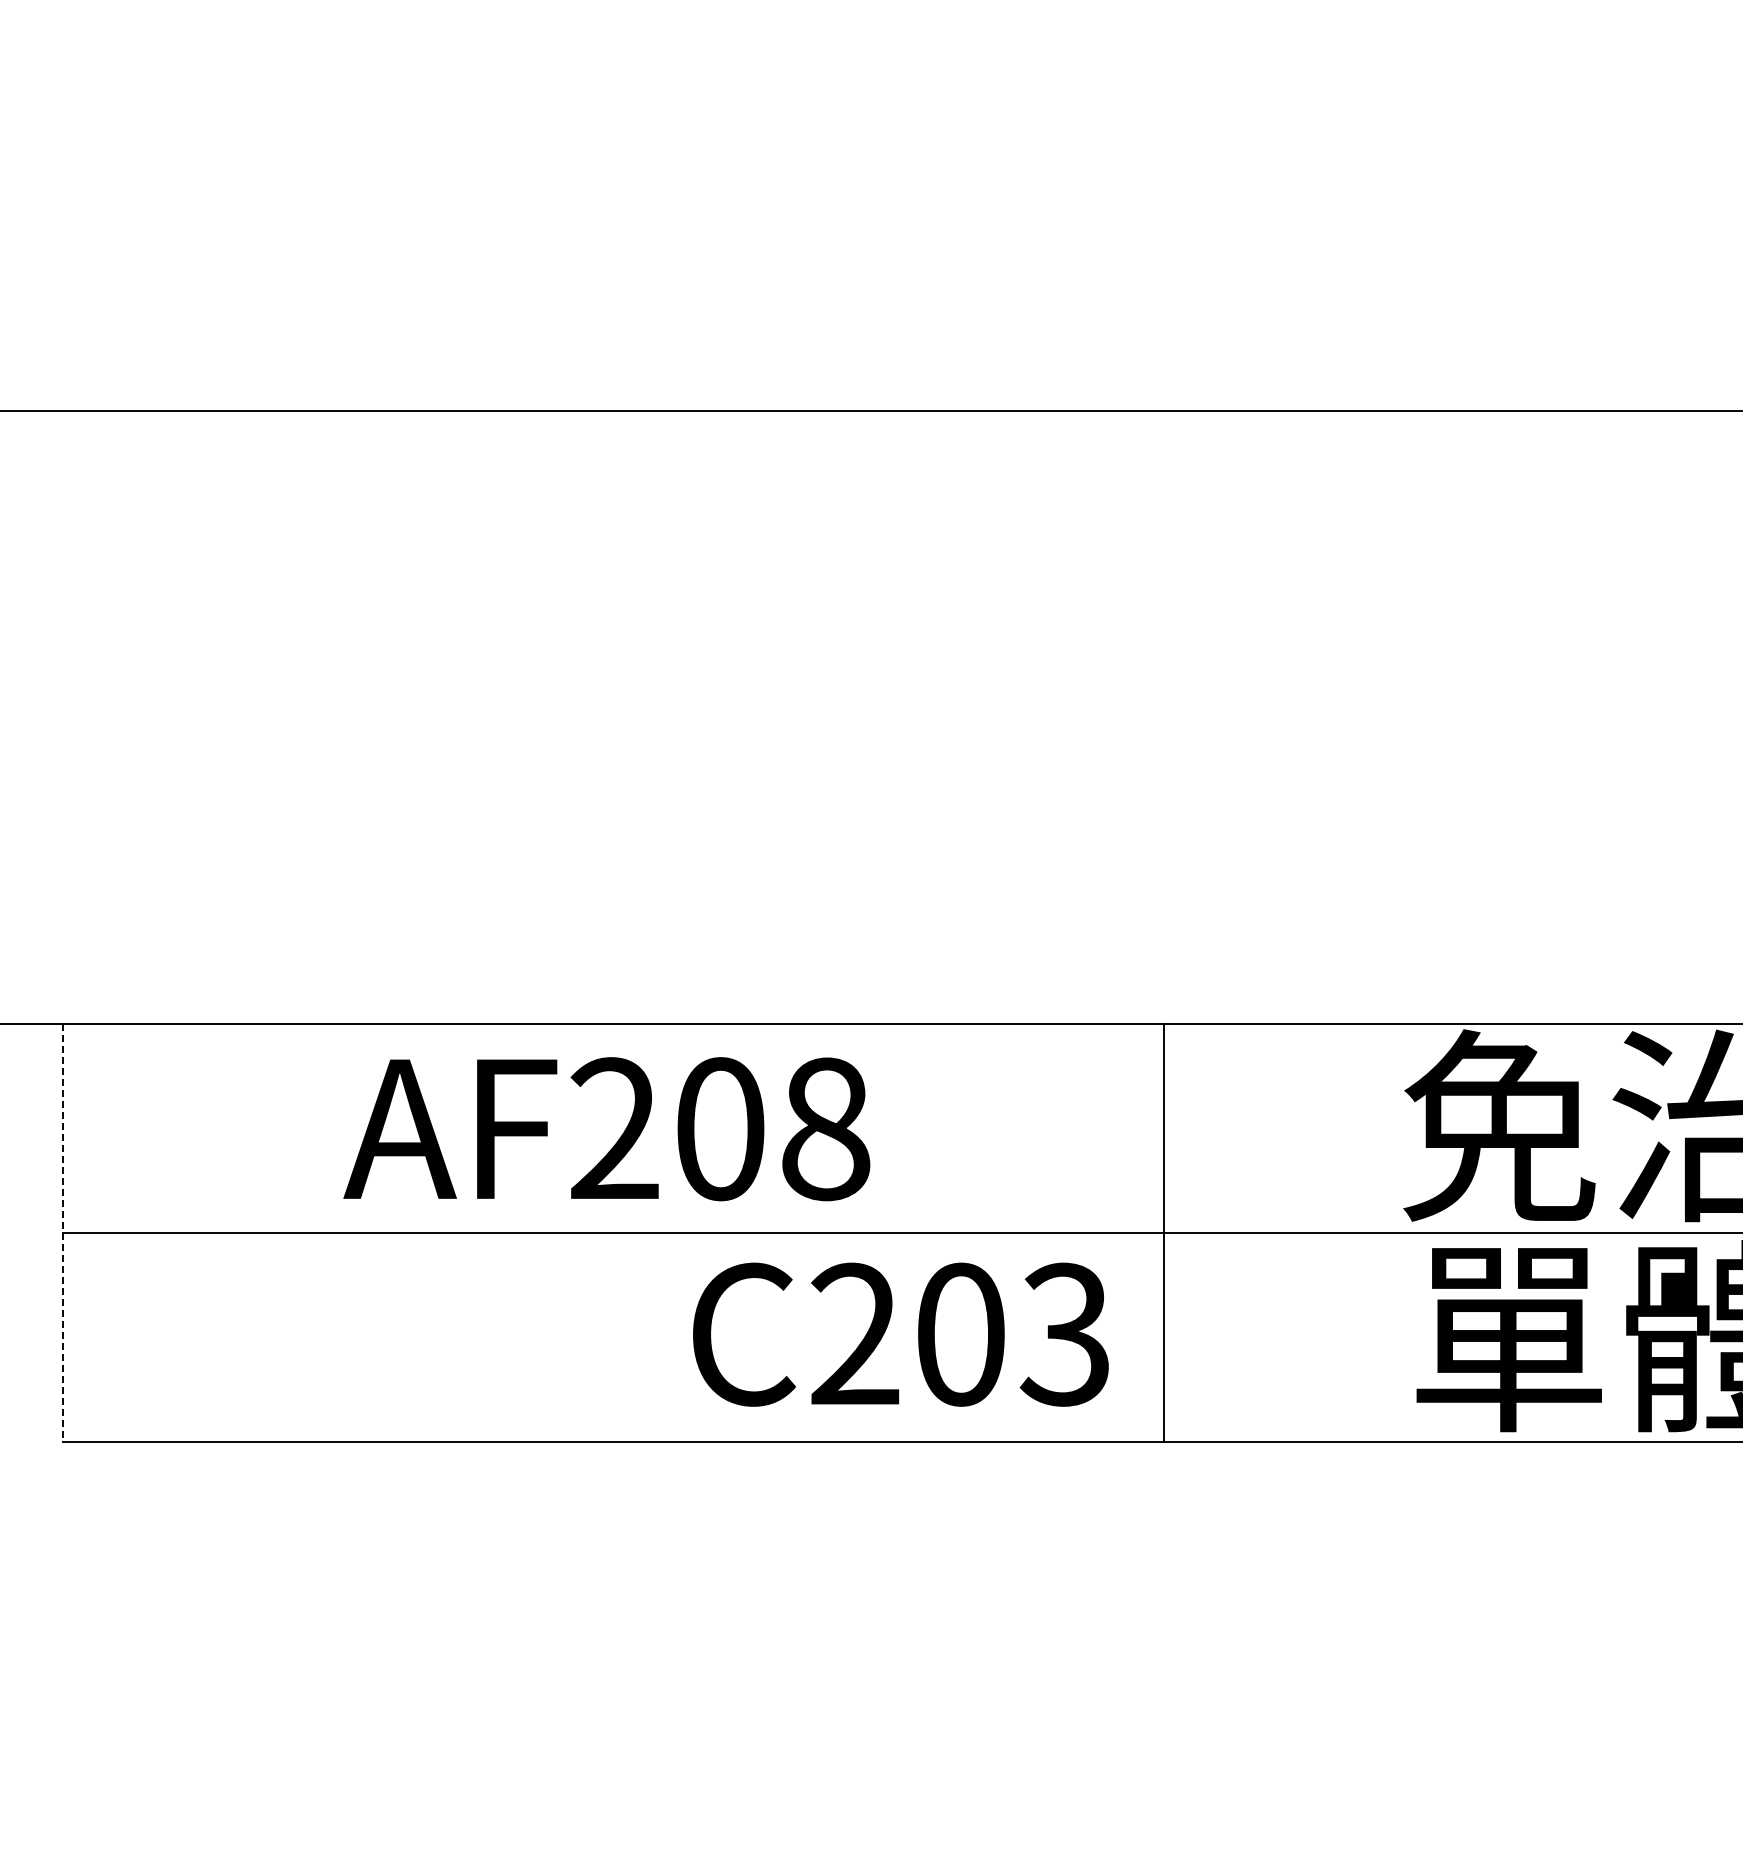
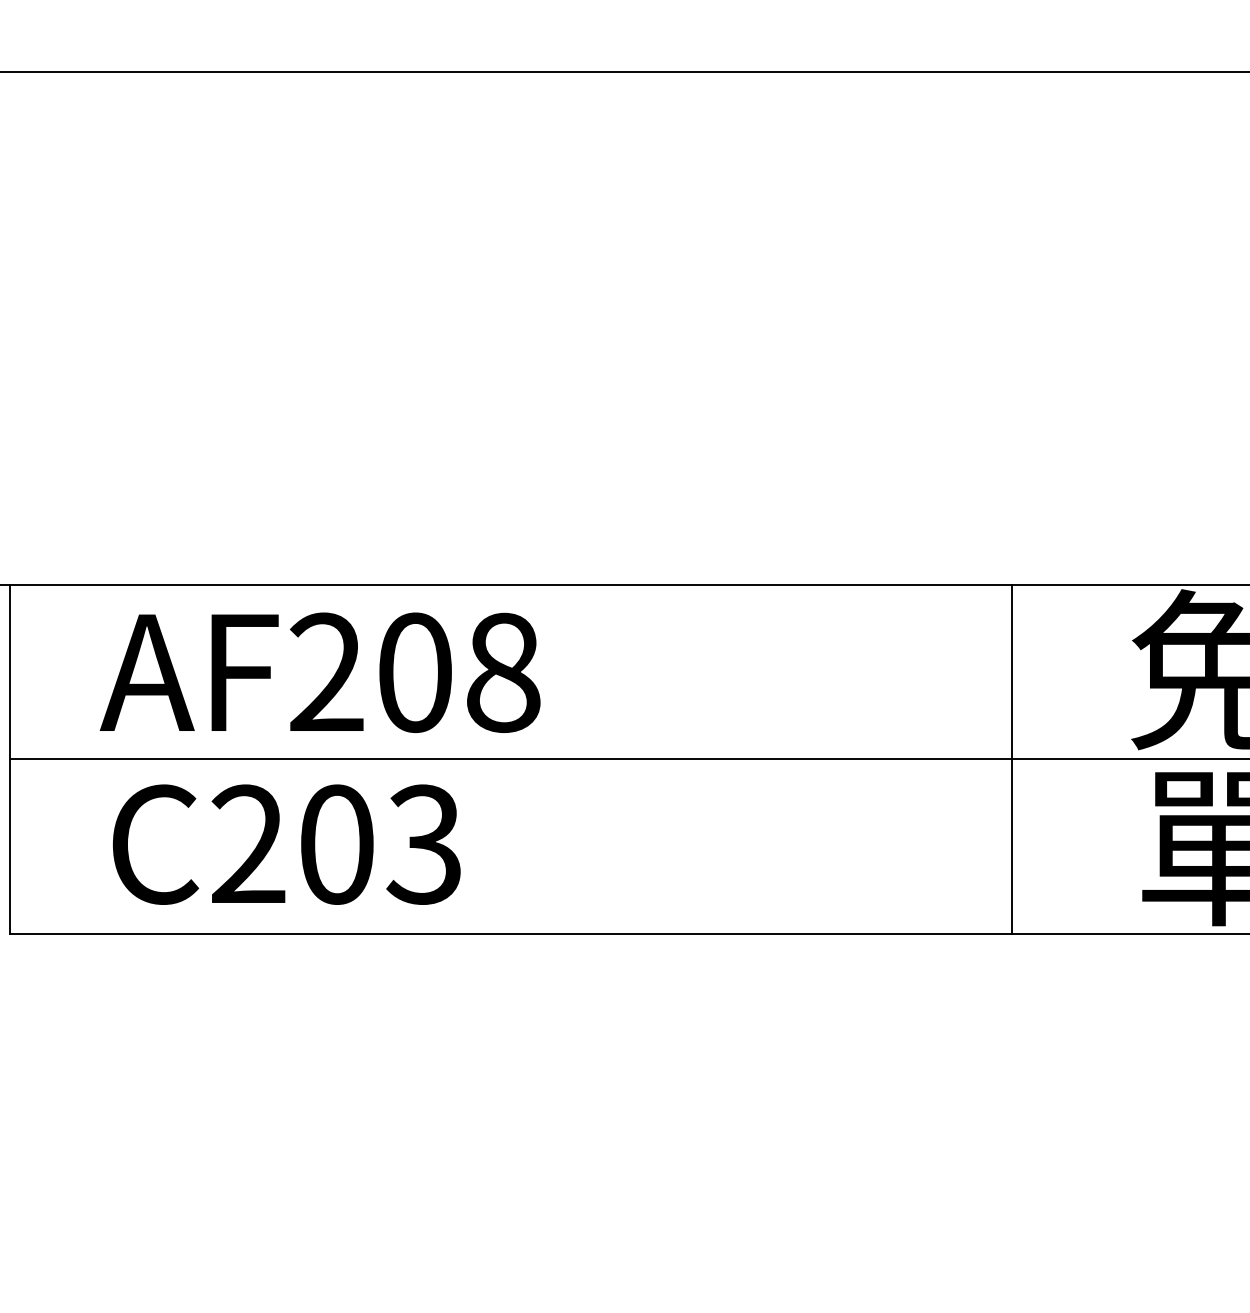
text: (606, 1129) -> (319, 673), moved
line: (63, 1232) -> (10, 759), dashed -> solid
line: (1163, 1232) -> (1011, 759), moved
text: (900, 1334) -> (286, 844), moved

